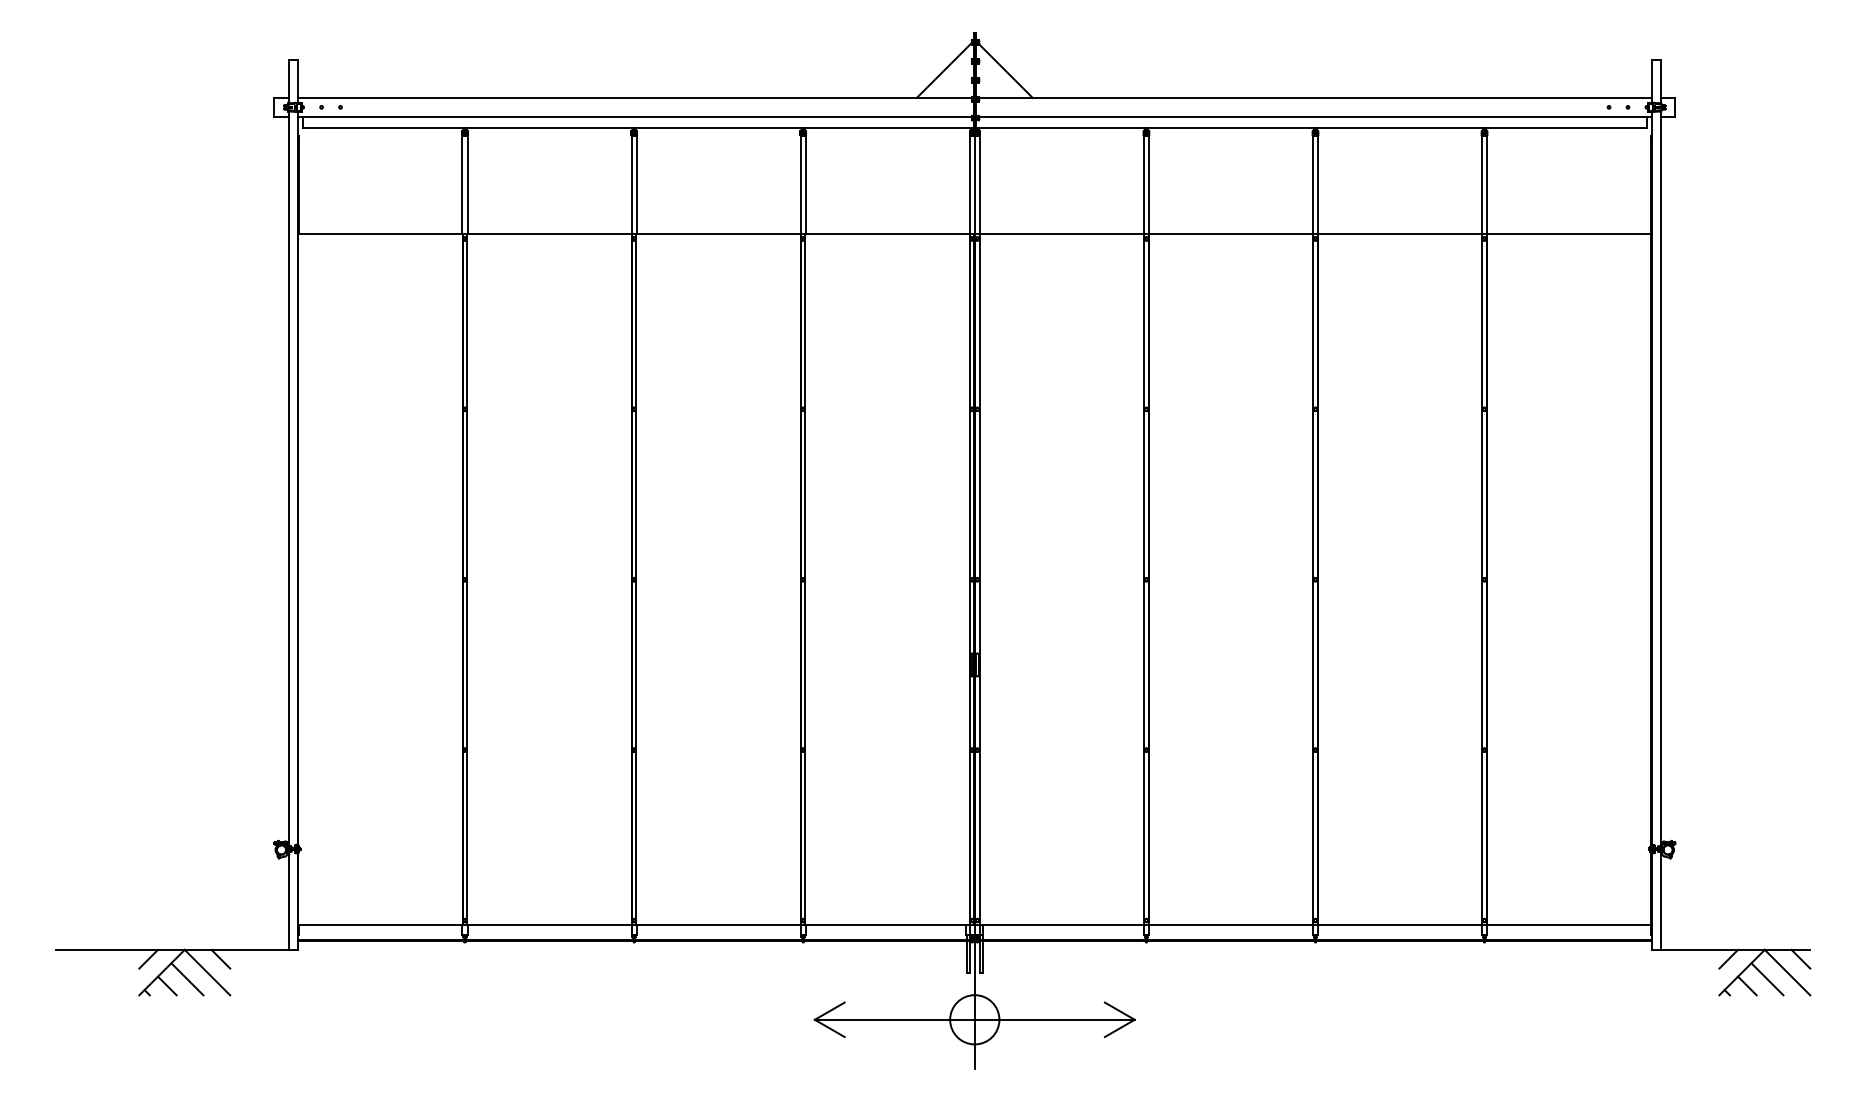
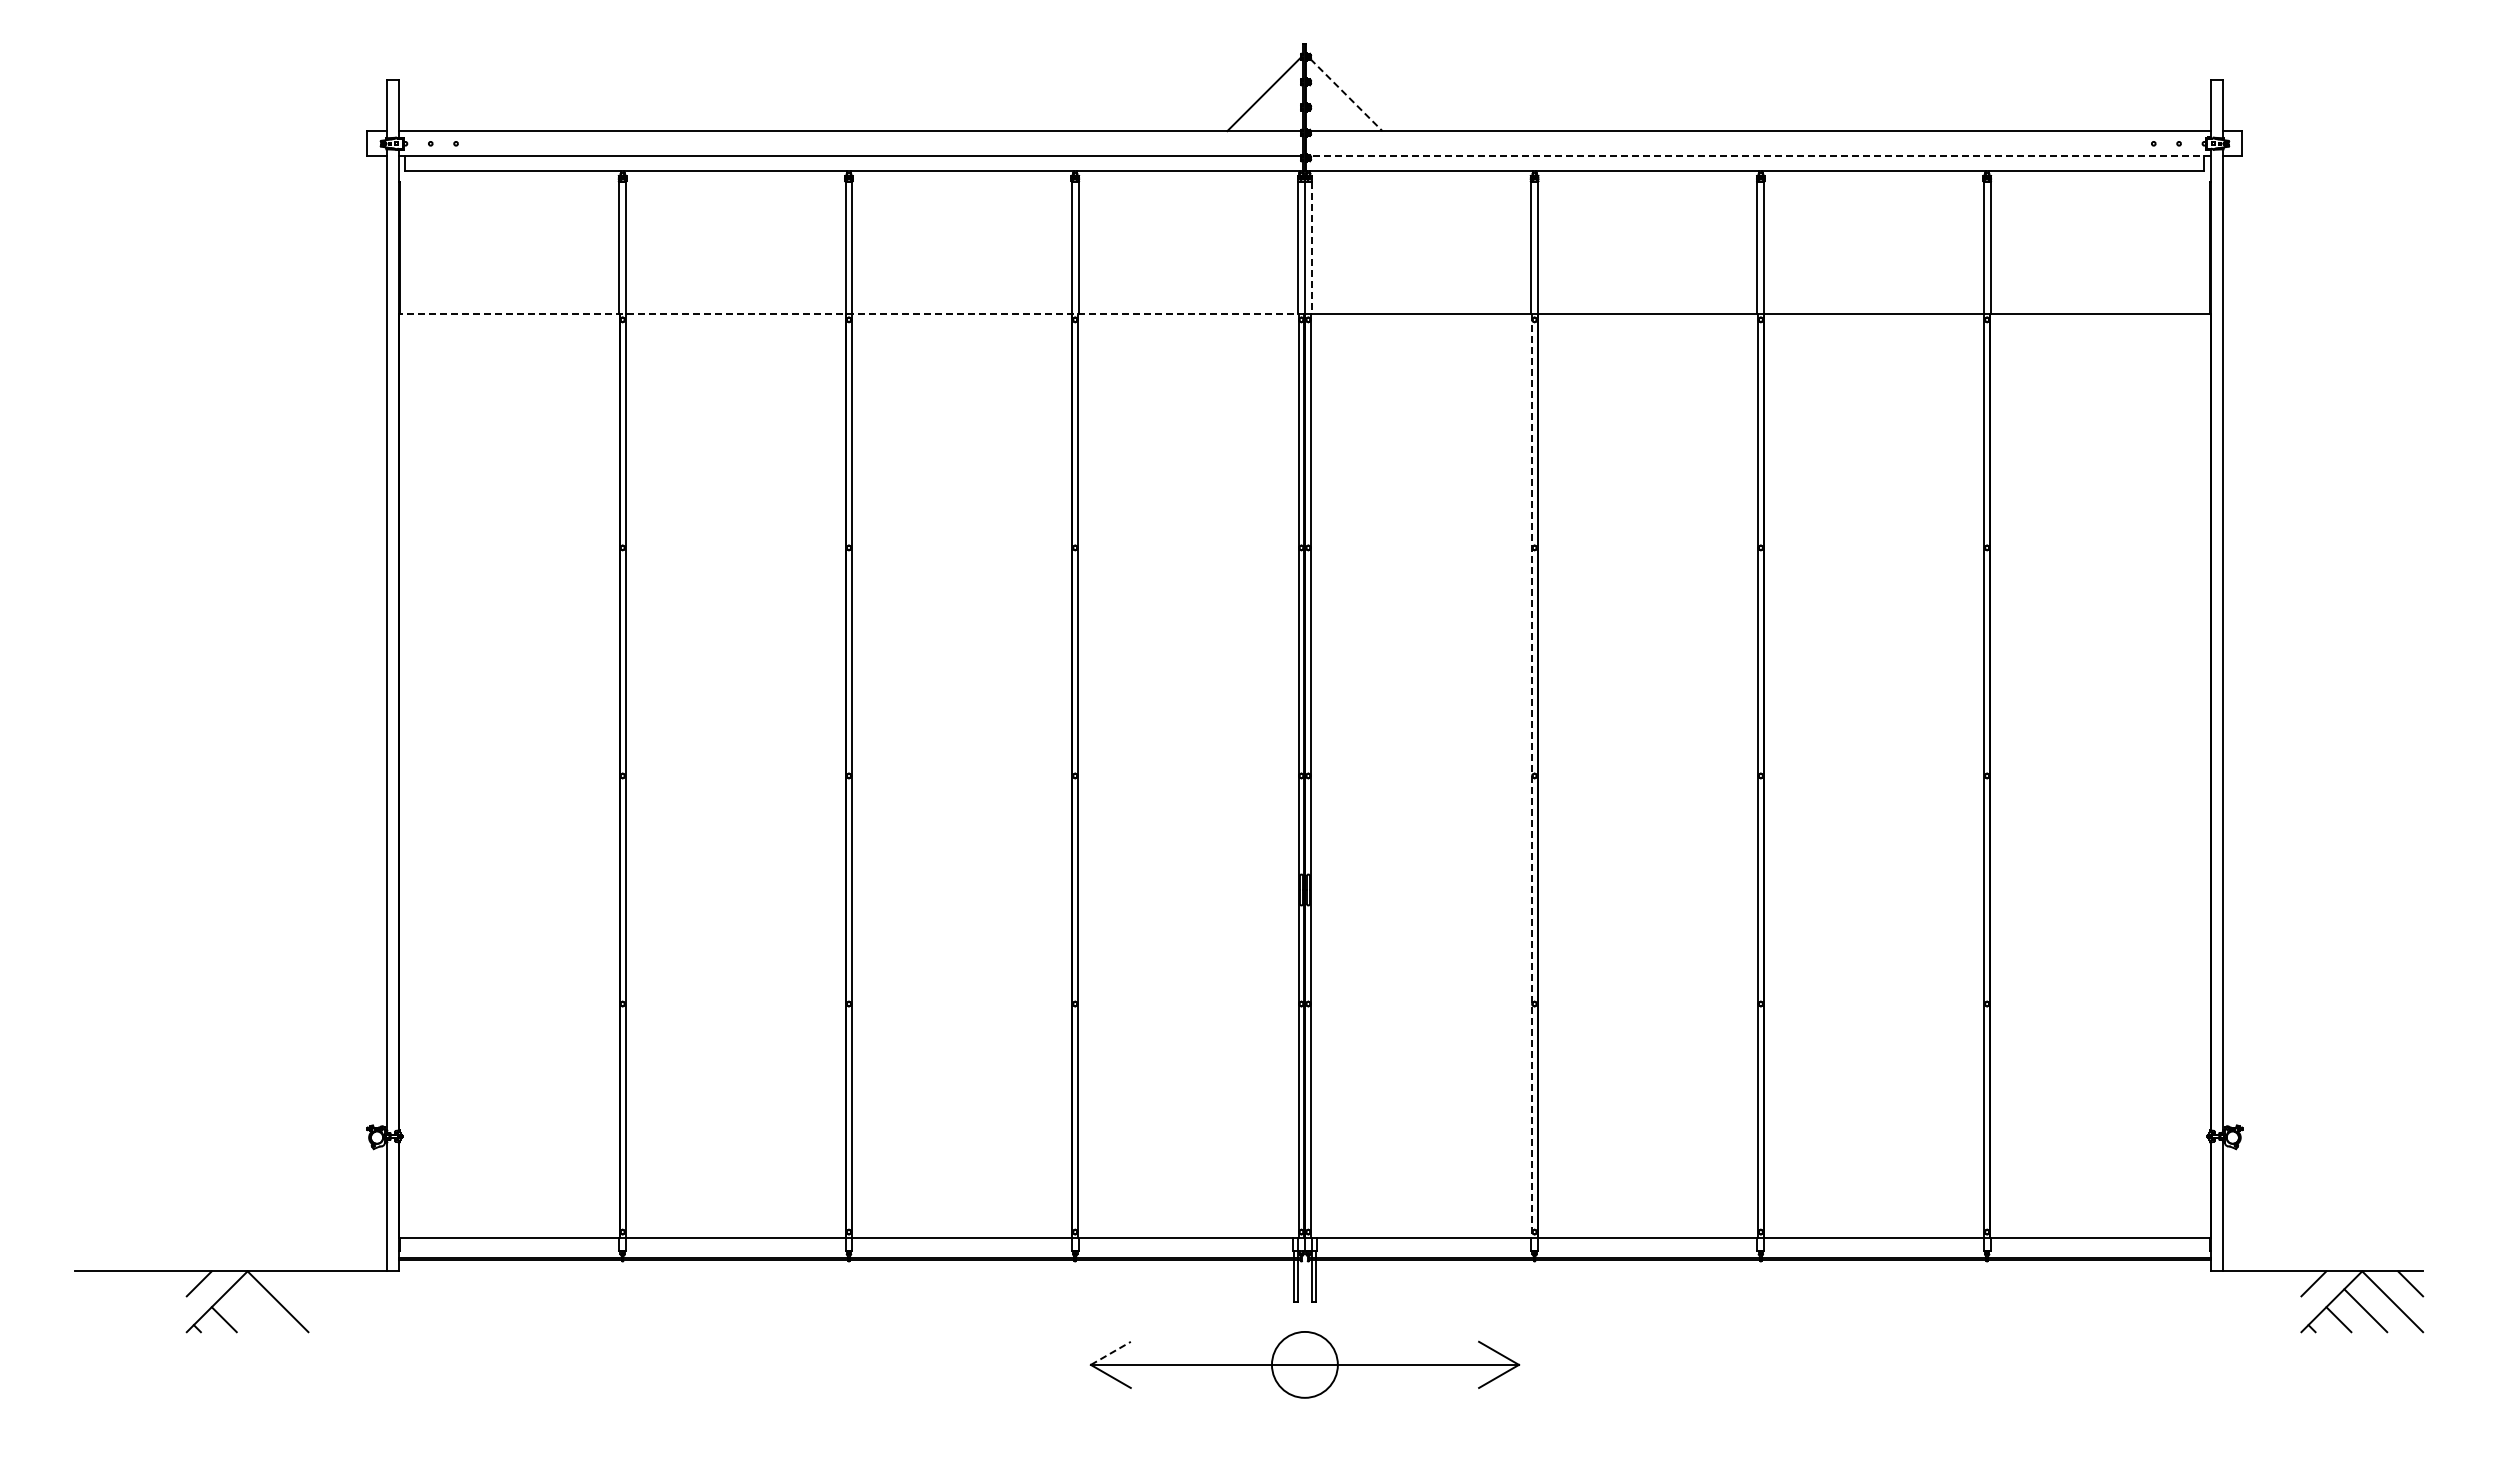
line: (1005, 71) -> (1346, 95), solid -> dashed
line: (1315, 116) -> (1760, 156), solid -> dashed
line: (979, 184) -> (1311, 247), solid -> dashed
line: (635, 234) -> (851, 313), solid -> dashed
line: (1144, 580) -> (1531, 776), solid -> dashed
line: (220, 958) -> (295, 1283), removed
line: (186, 979) -> (250, 1310), removed
line: (974, 1003) -> (1304, 1343), removed
line: (830, 1011) -> (1111, 1353), solid -> dashed

